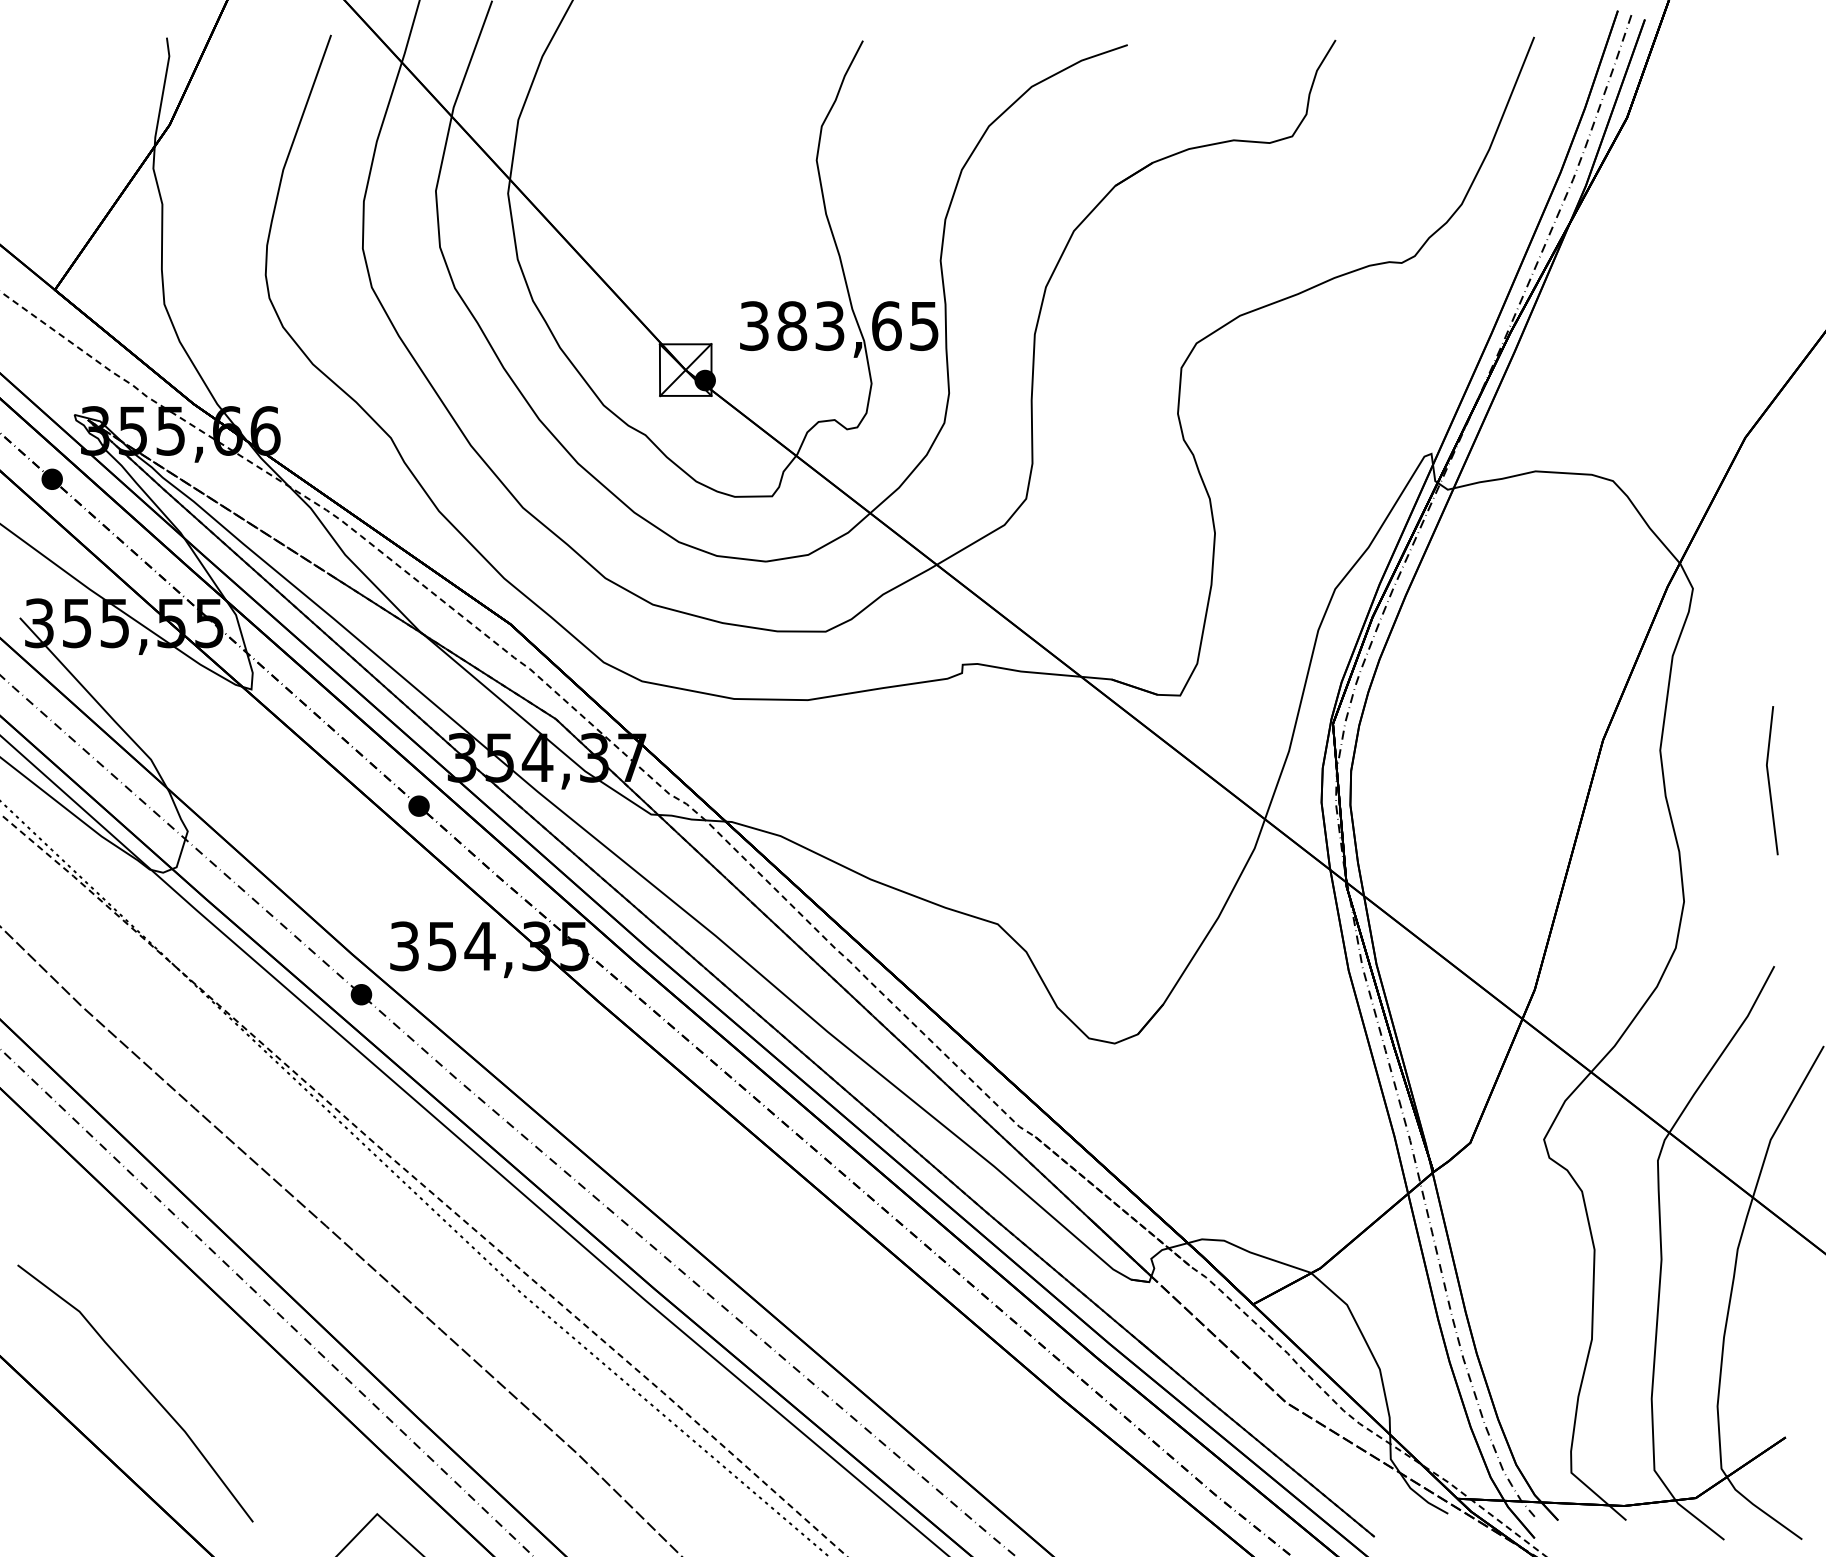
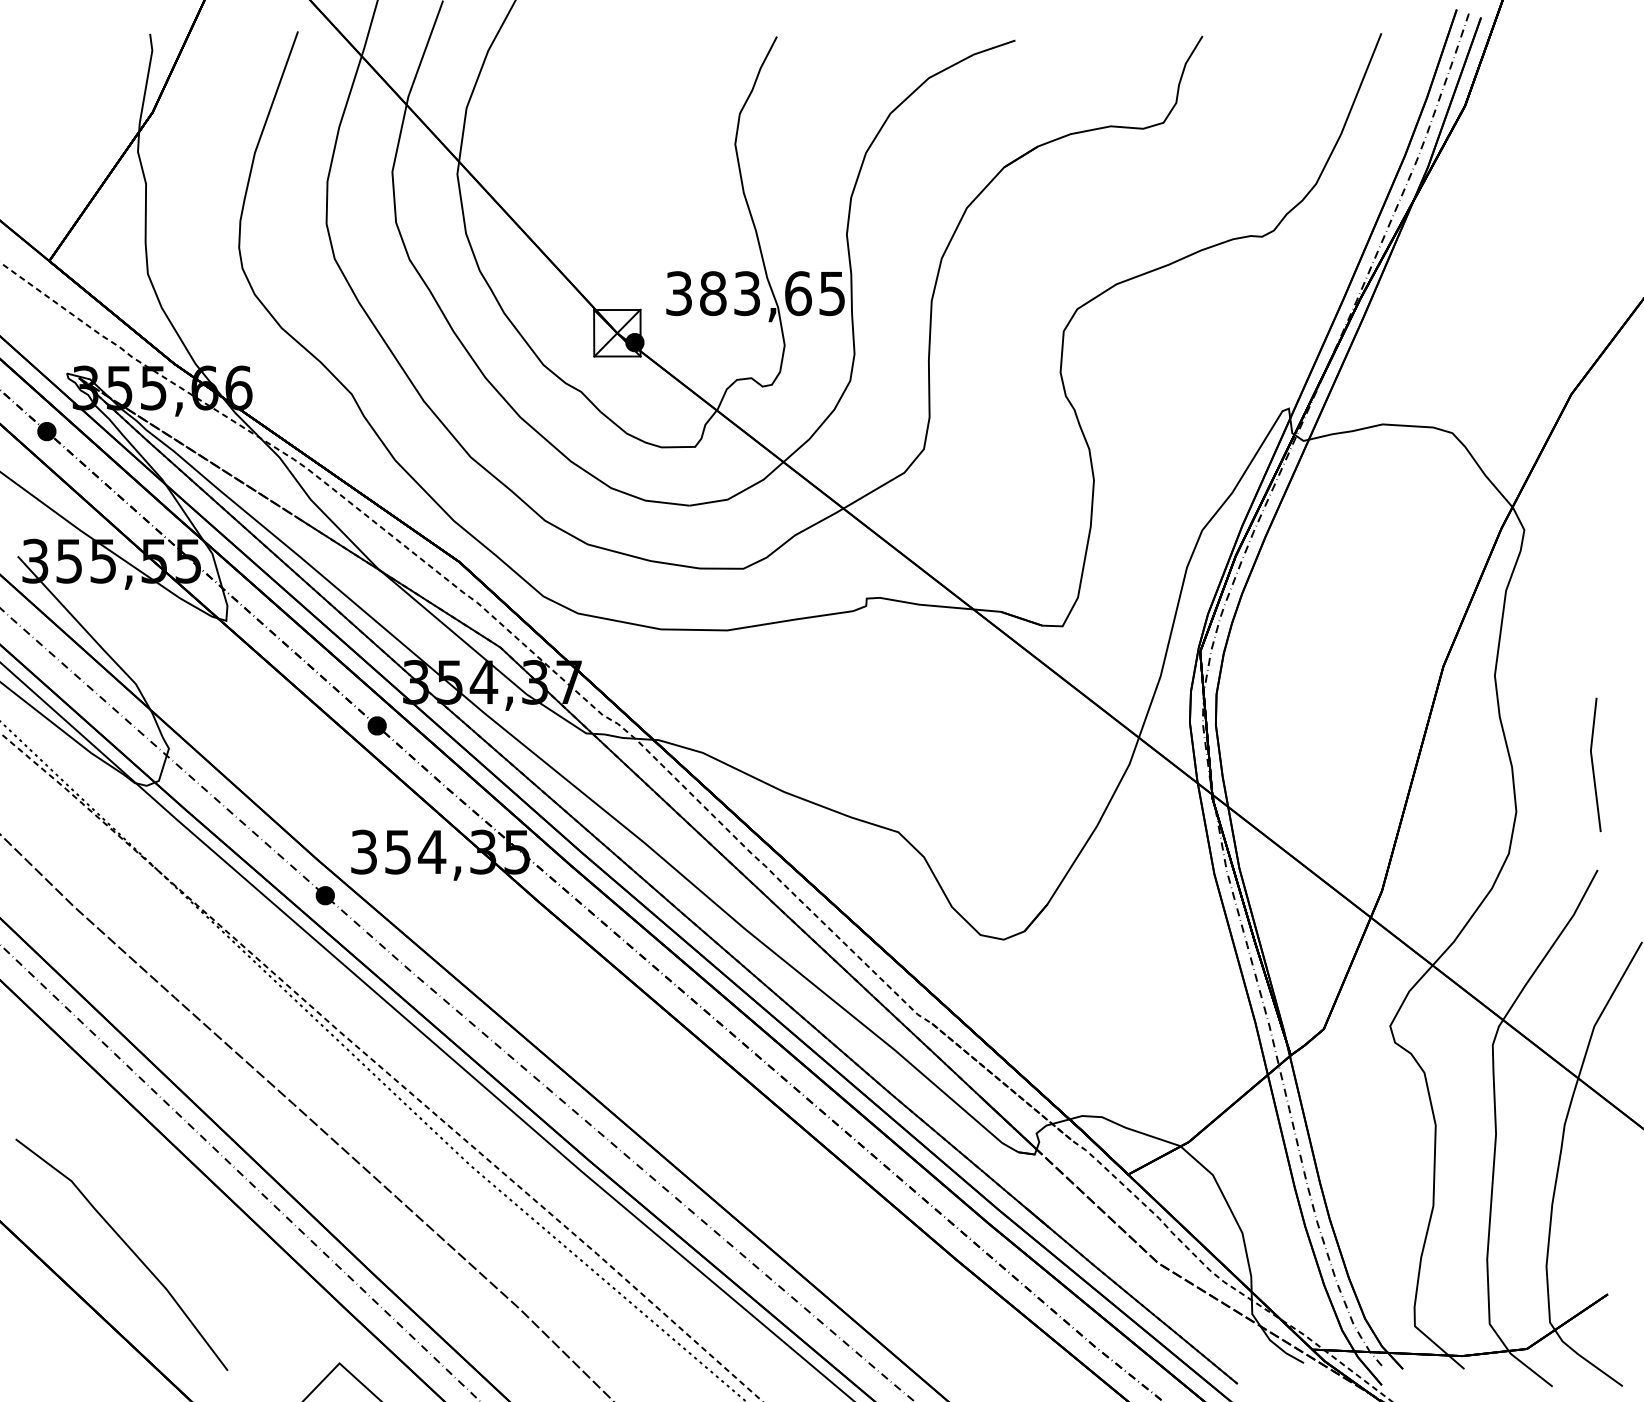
line: (1769, 780) -> (1593, 764), moved

